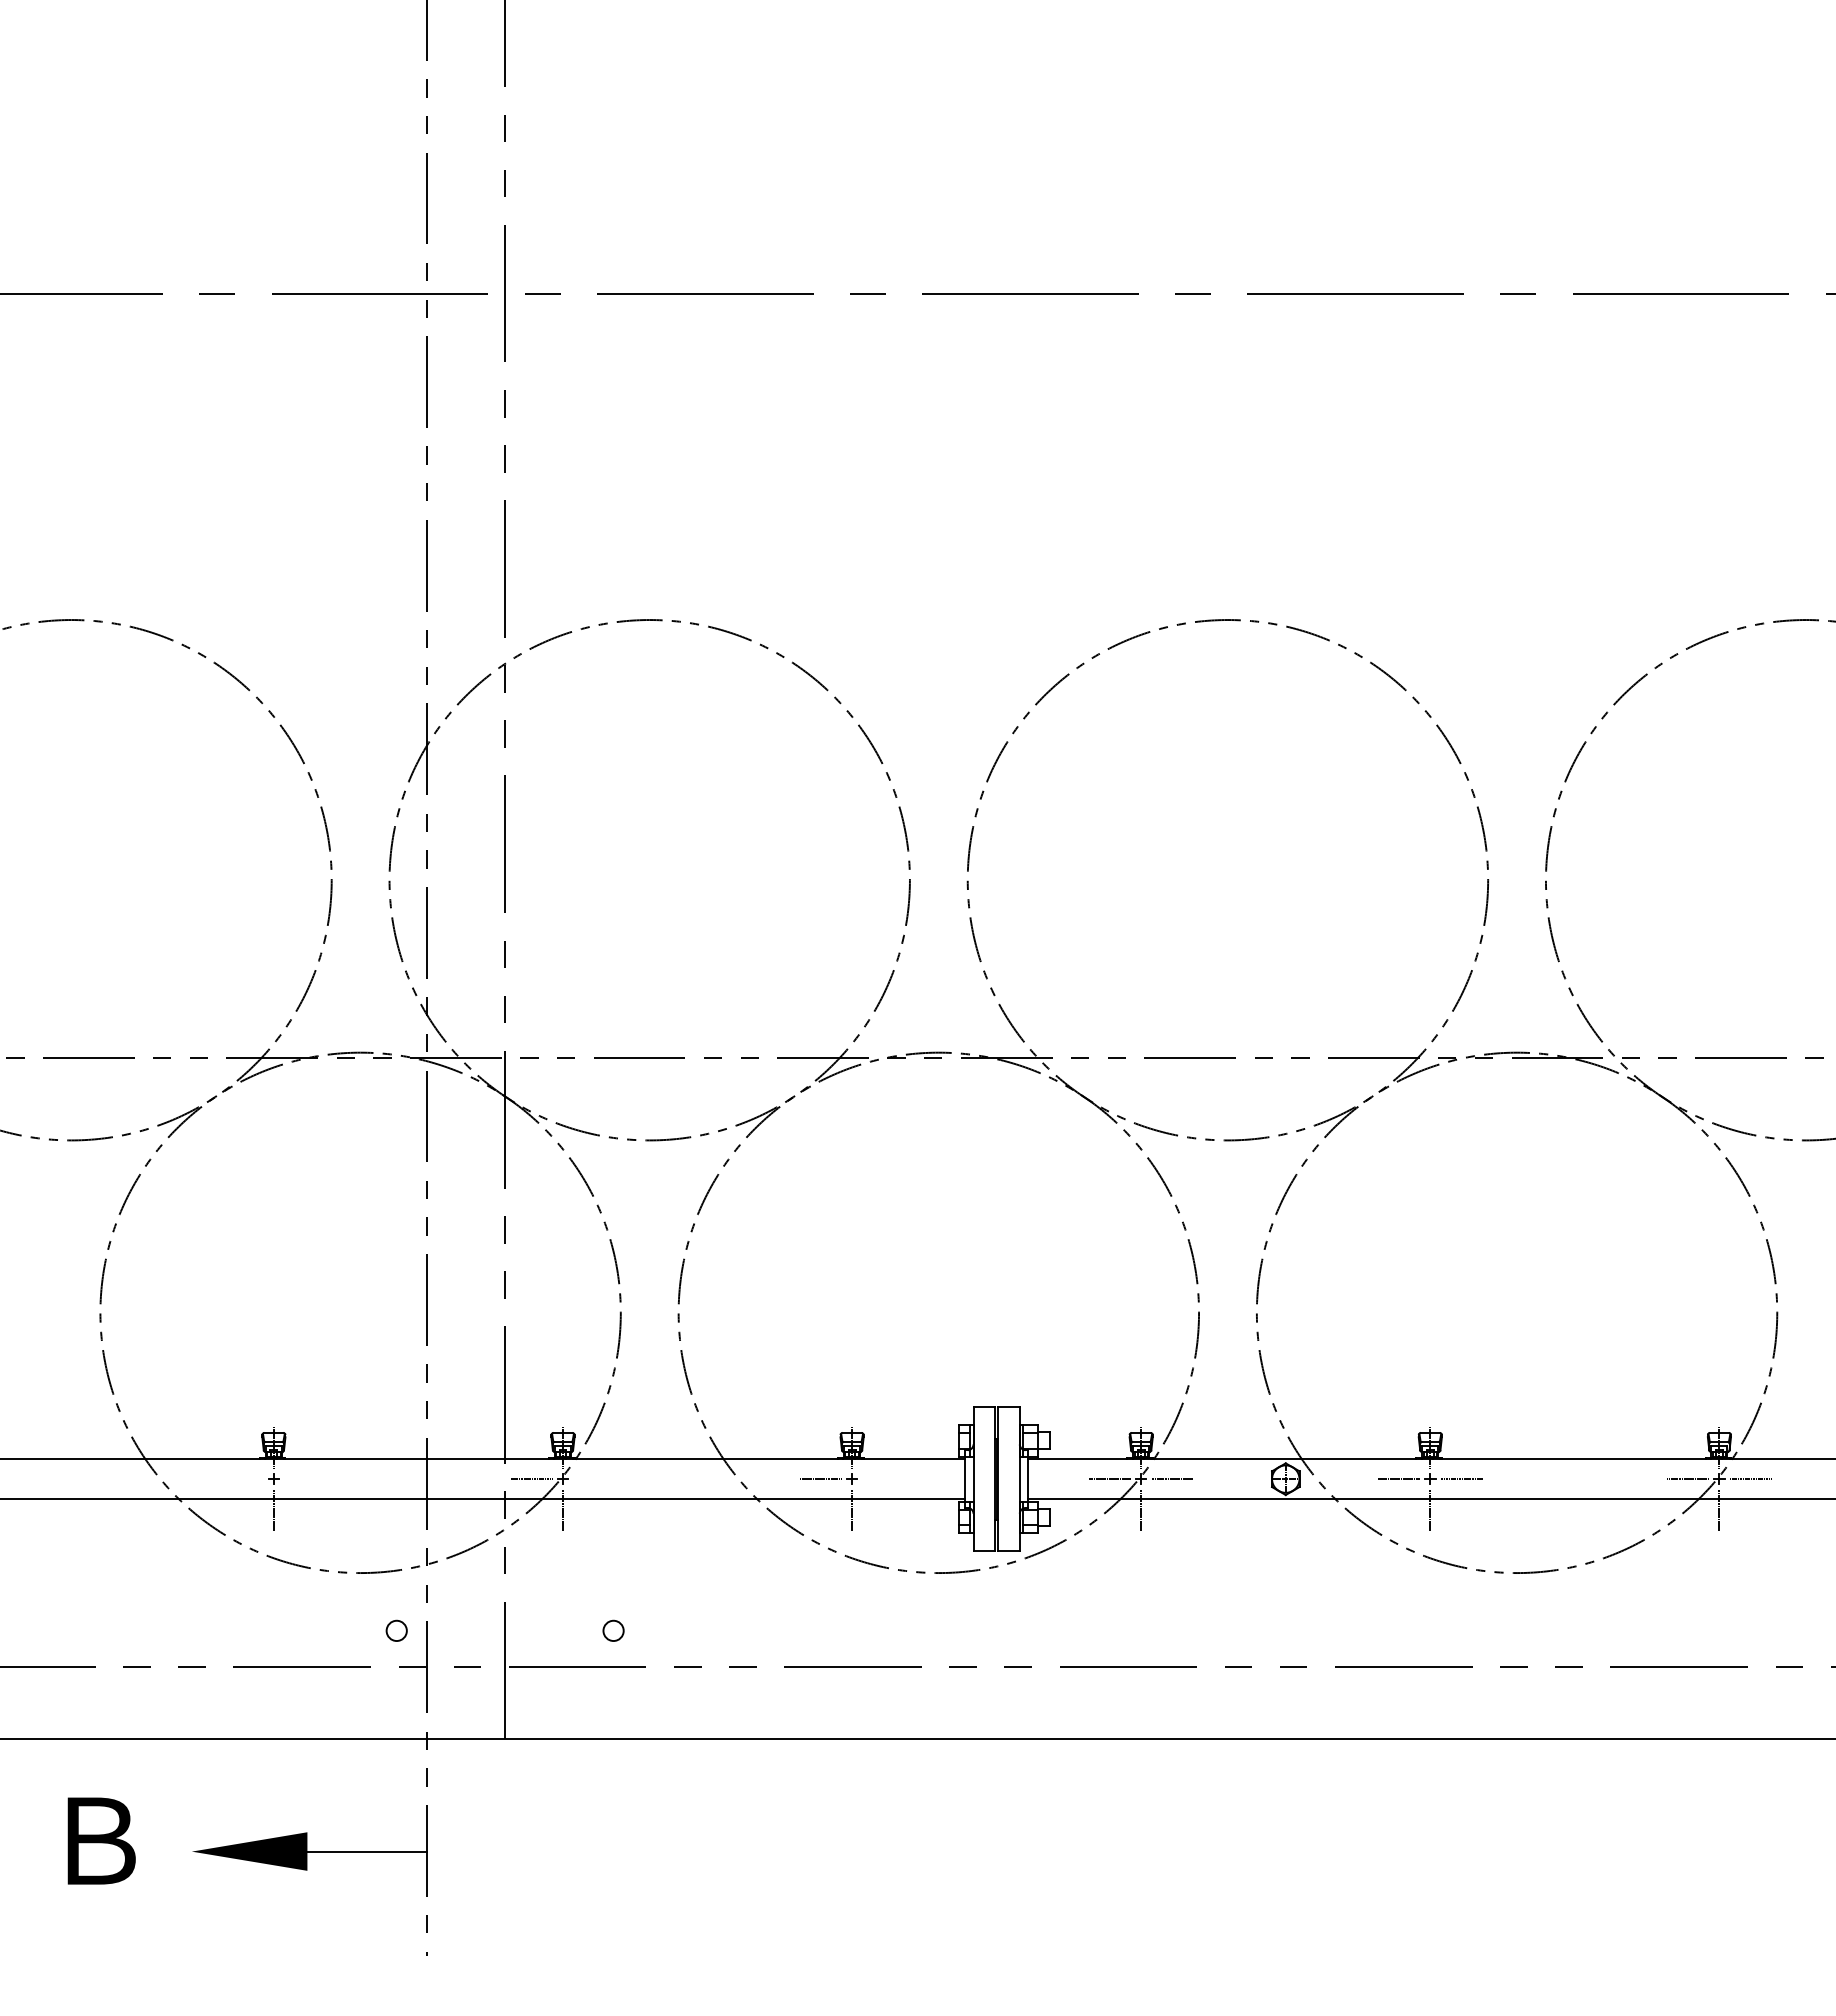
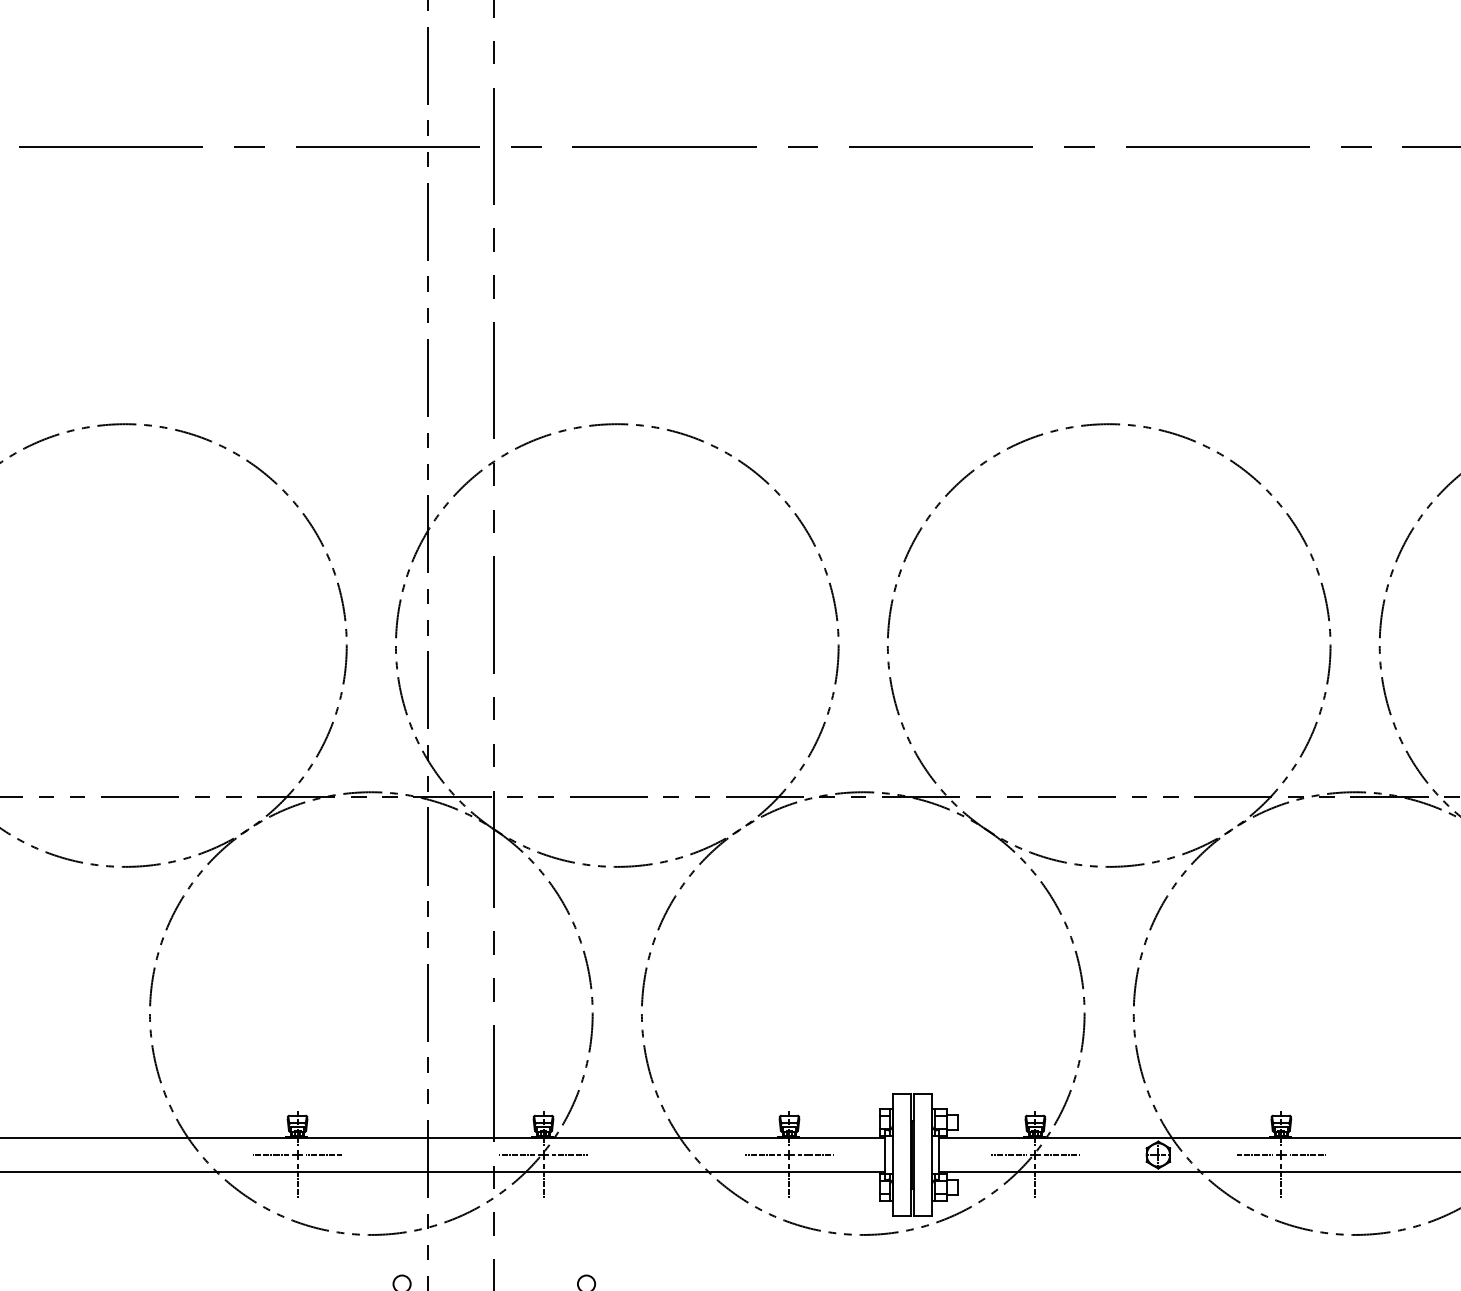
line: (242, 1479) -> (270, 1155), added
line: (305, 1479) -> (324, 1155), added
line: (594, 1479) -> (570, 1155), added
line: (883, 1479) -> (816, 1155), added

